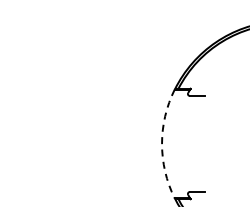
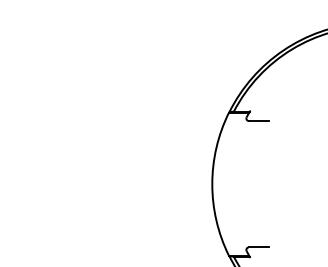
arc: (162, 143) -> (212, 183), dashed -> solid

